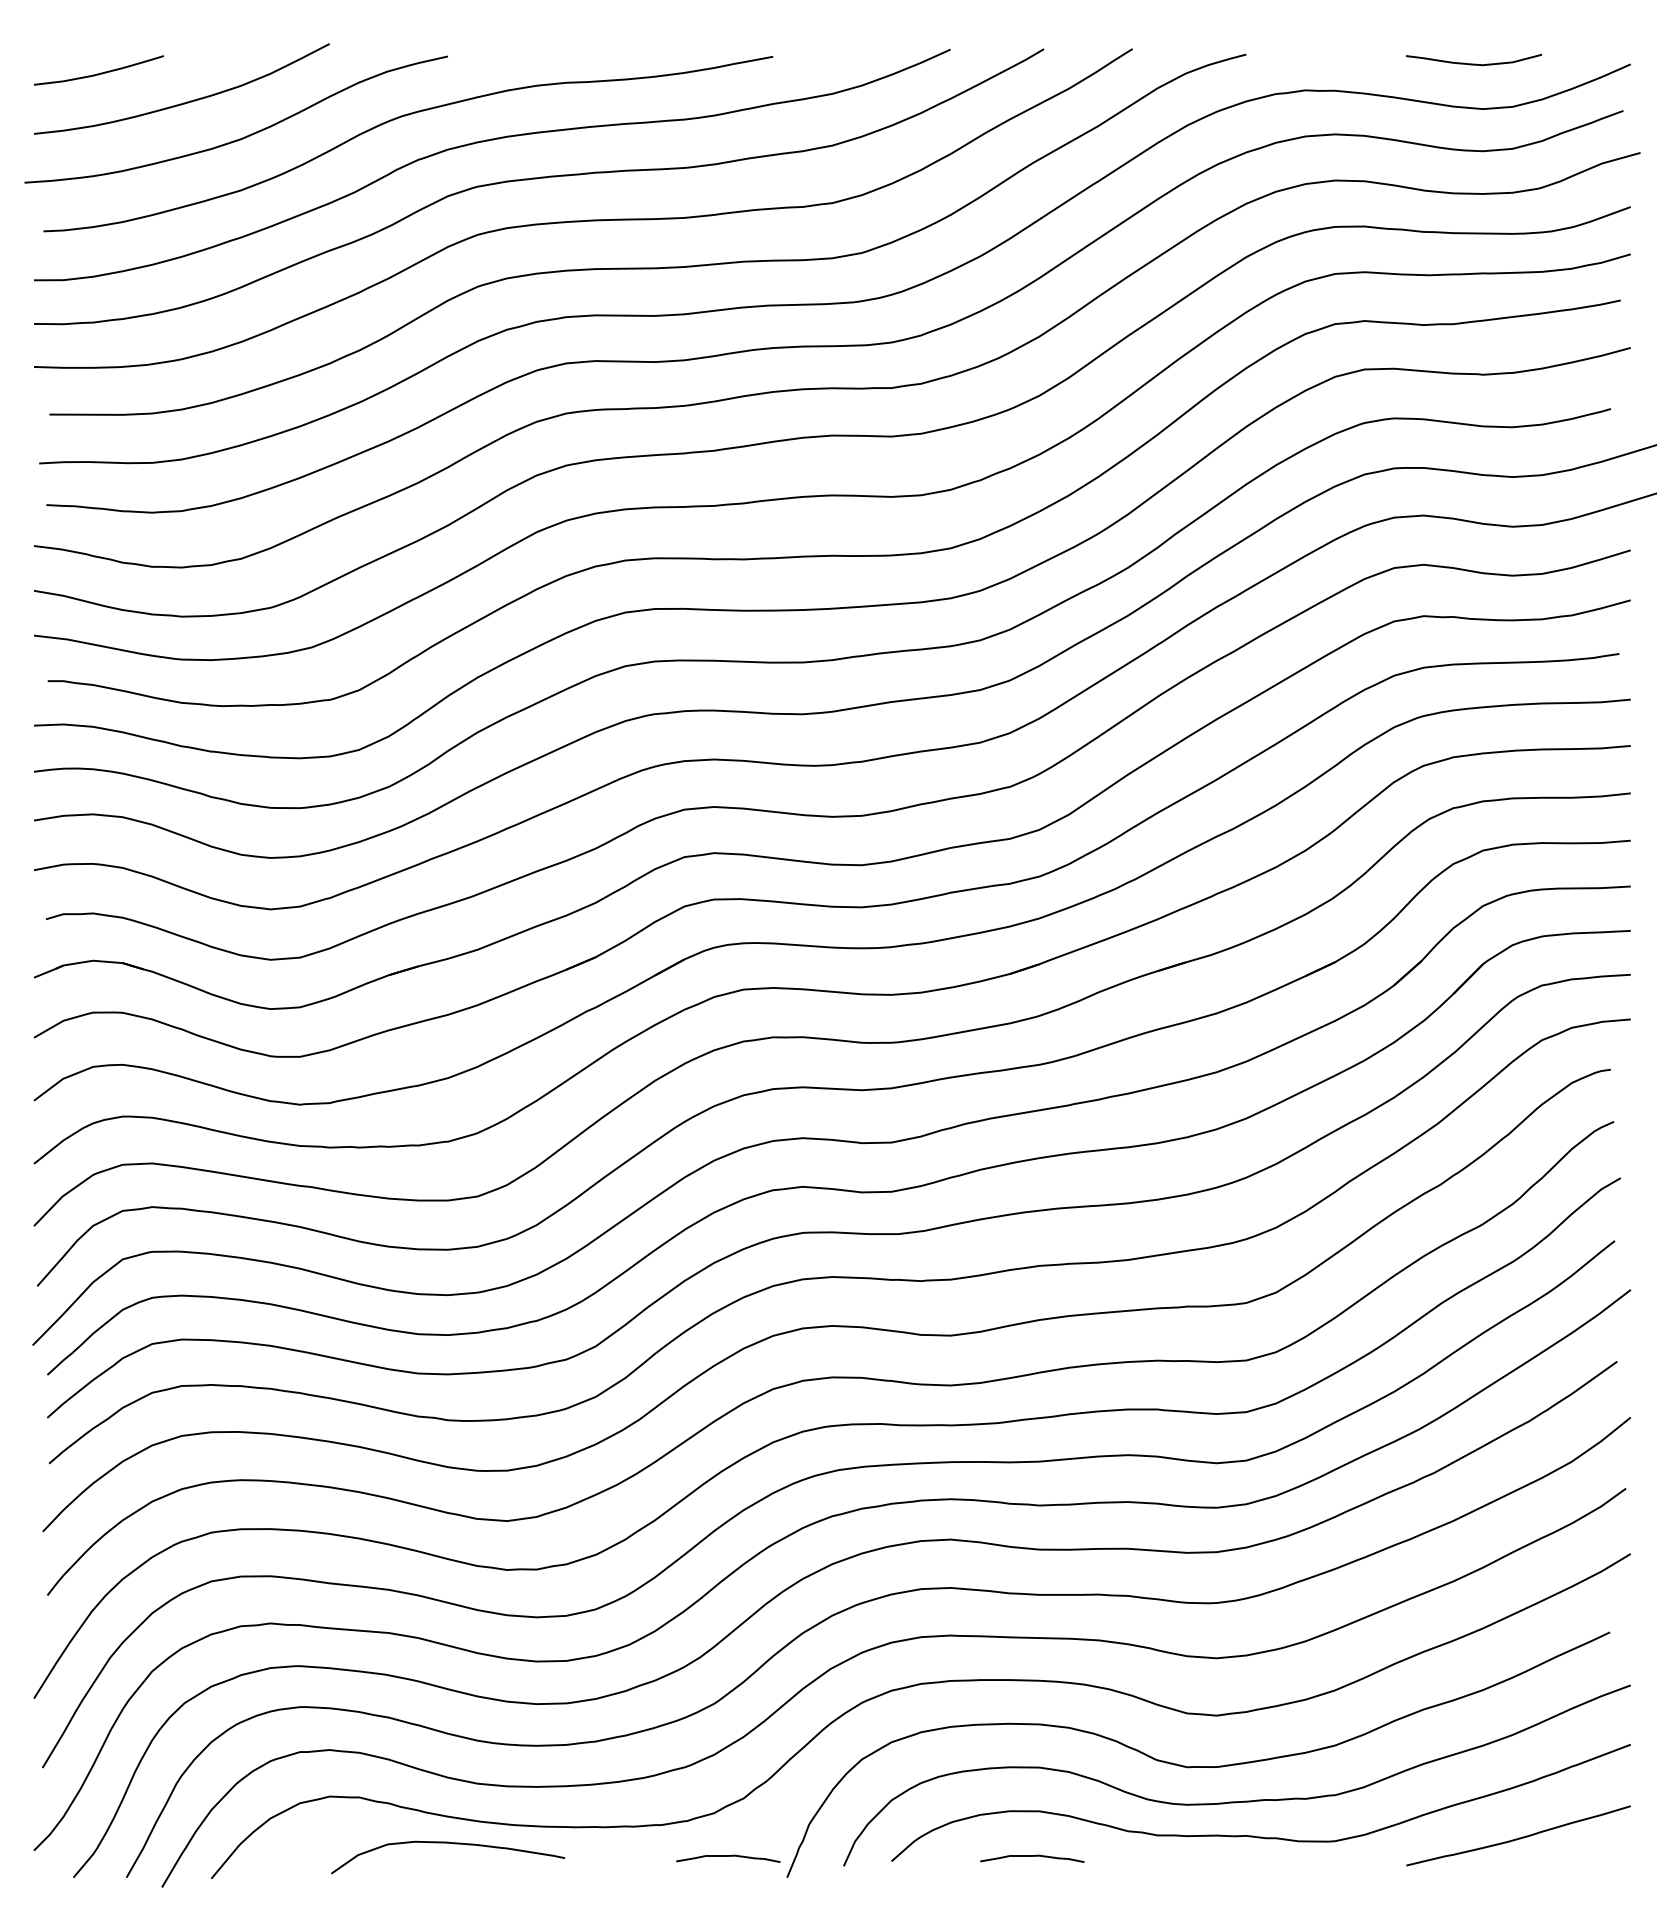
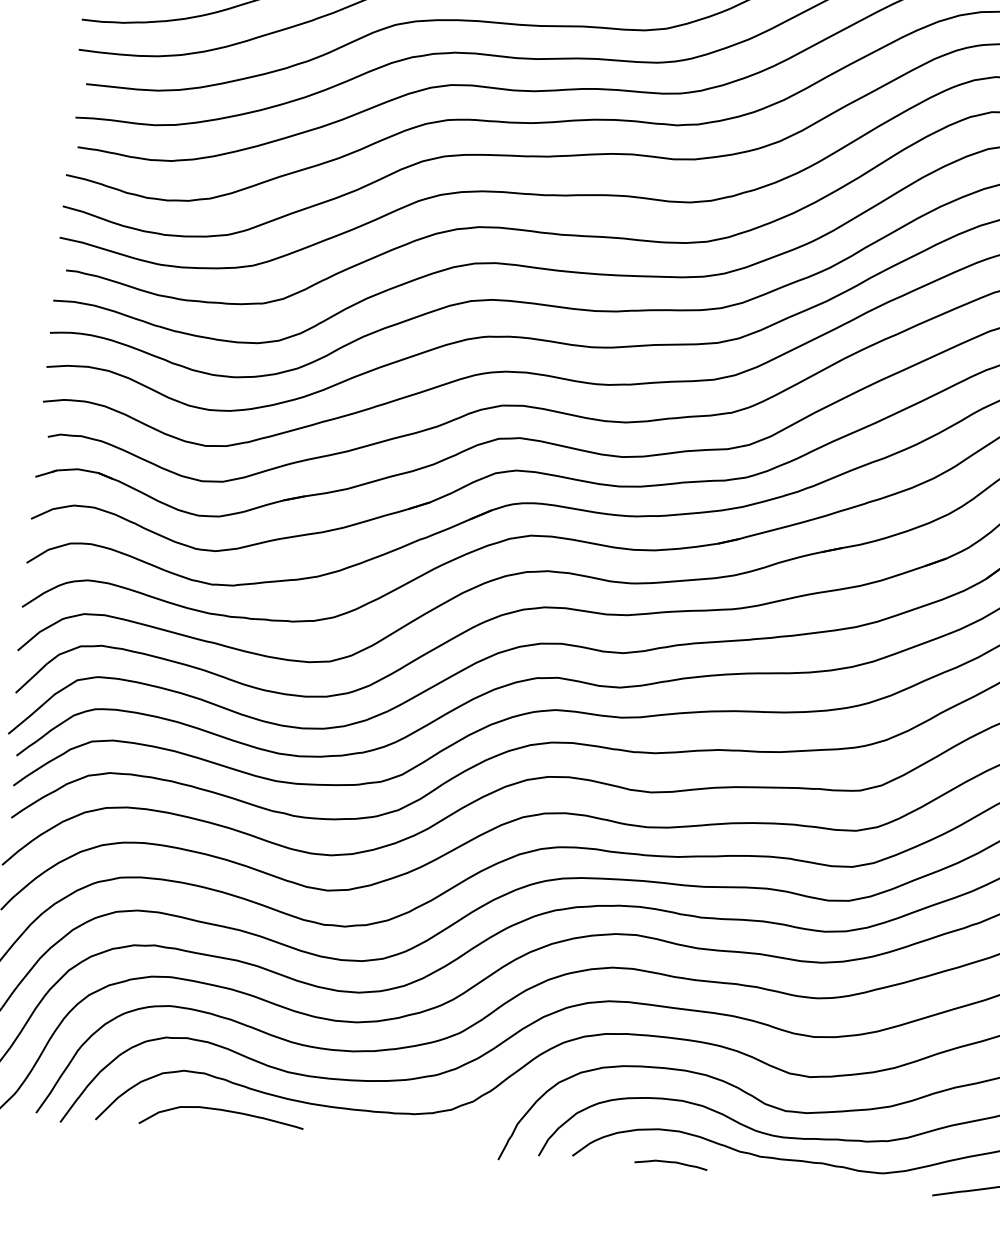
curve: (448, 1843) -> (222, 1110), moved
curve: (728, 1856) -> (458, 1140), removed

